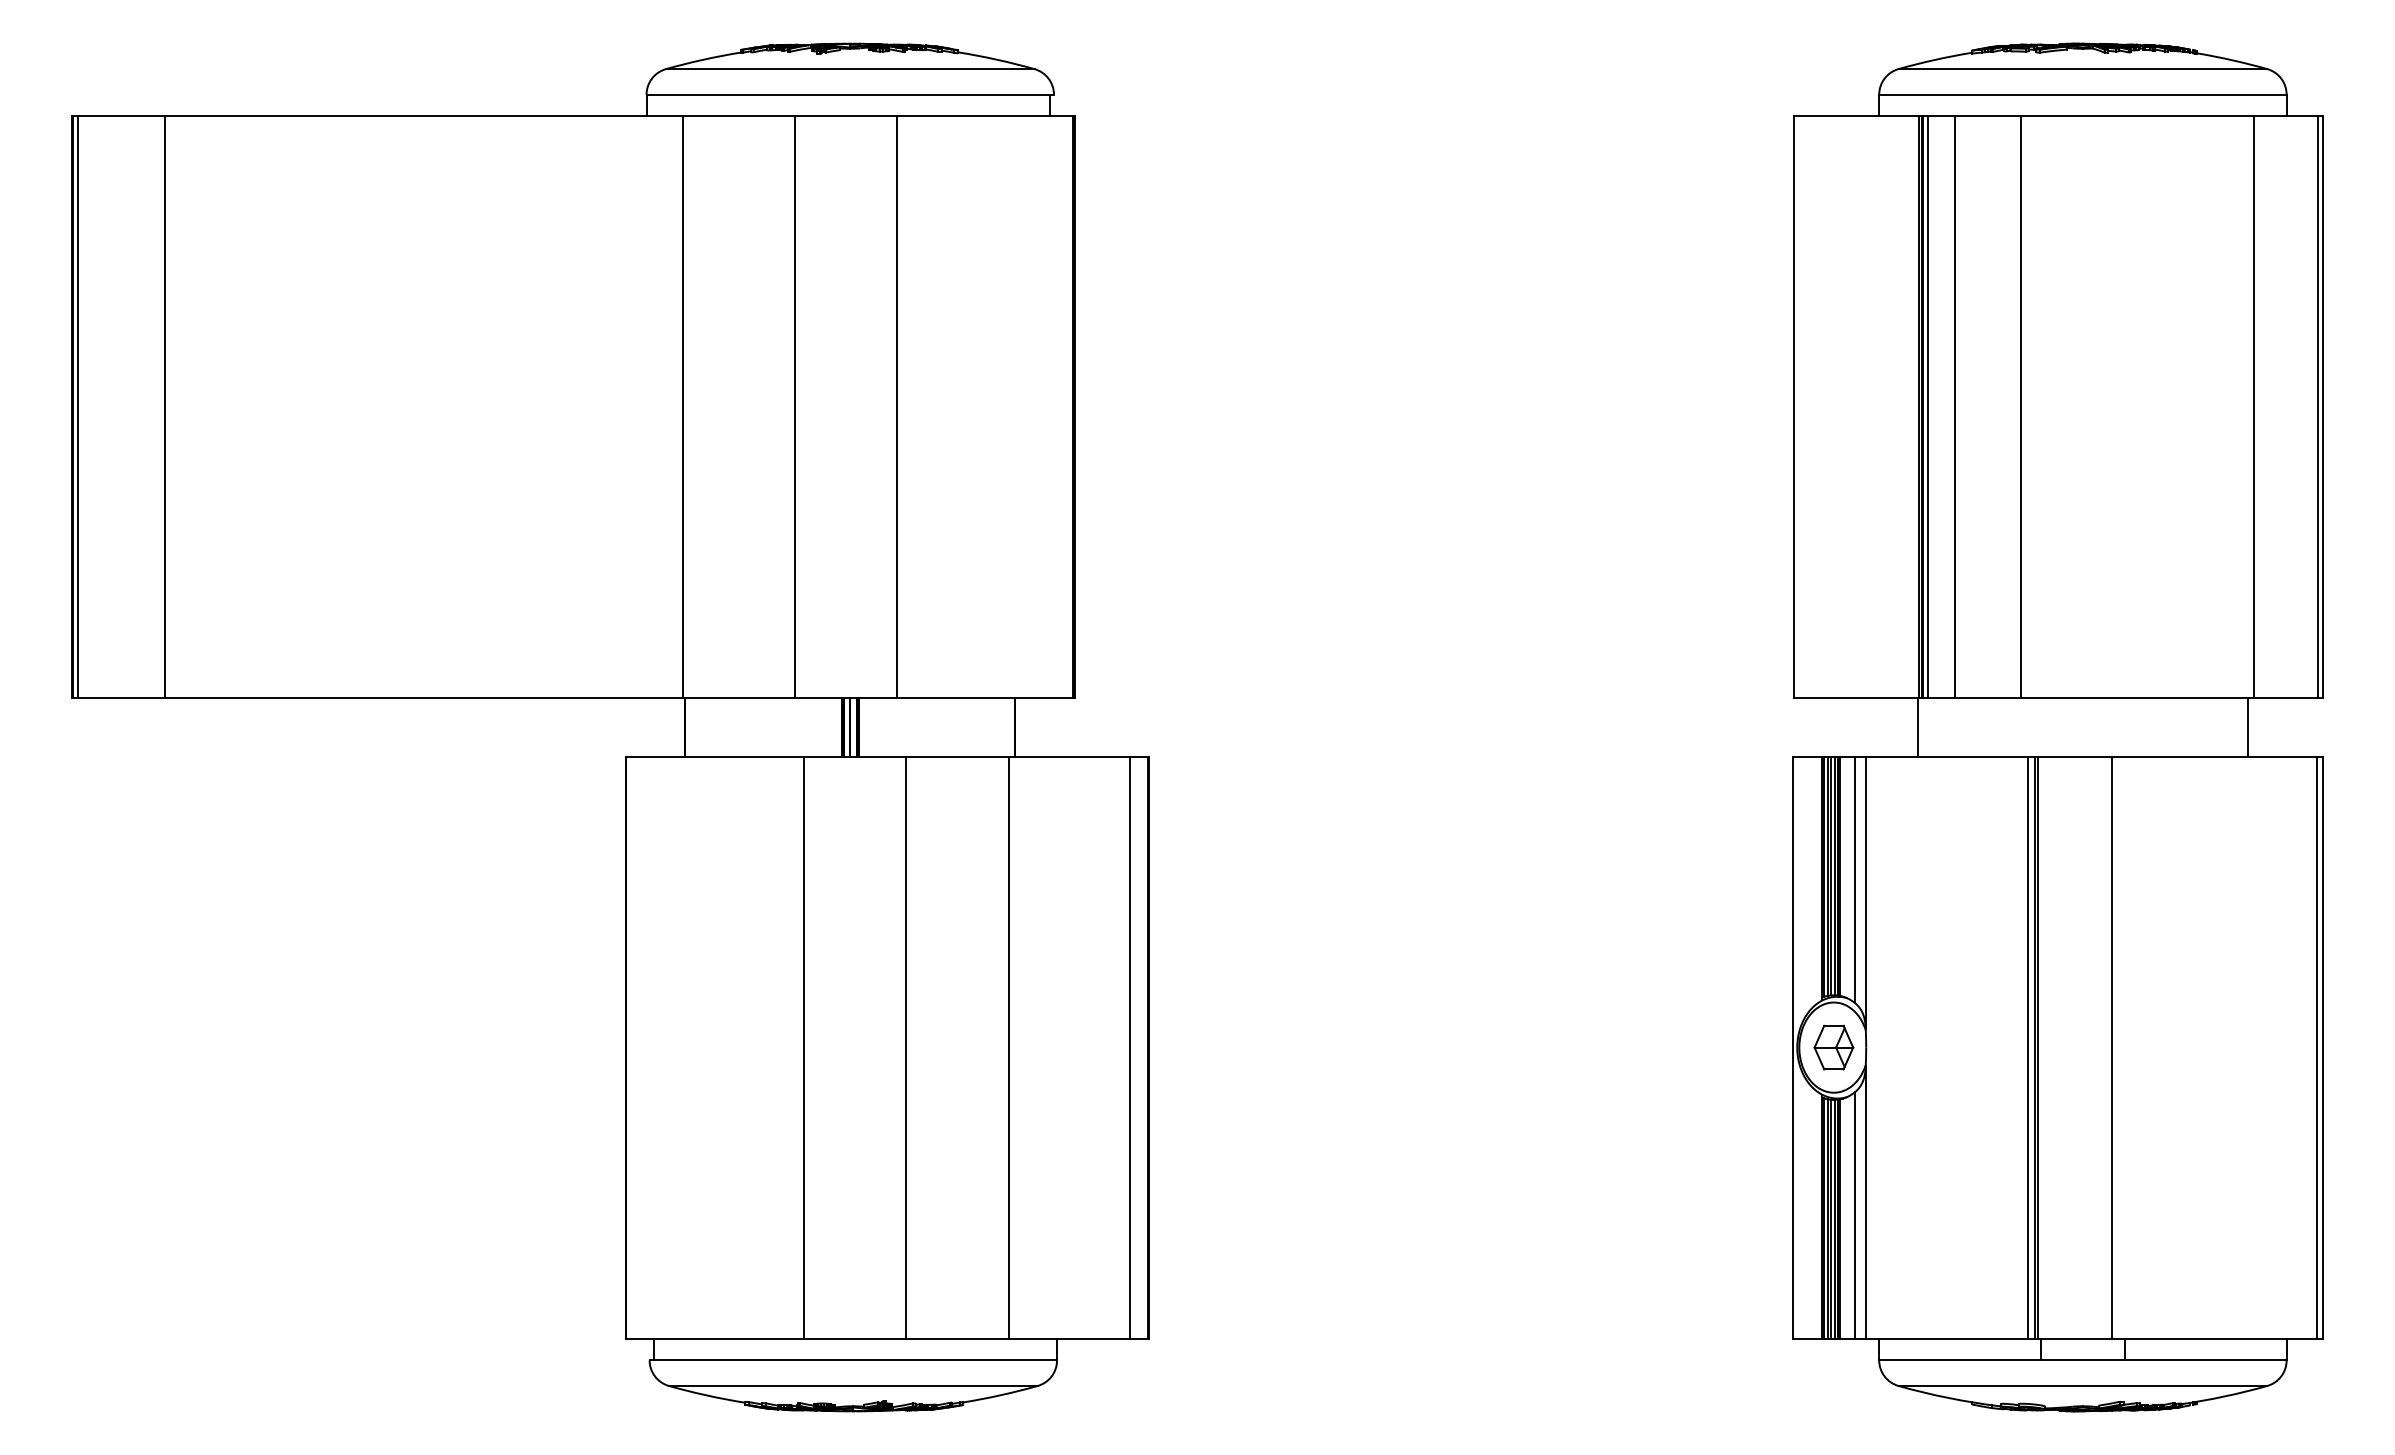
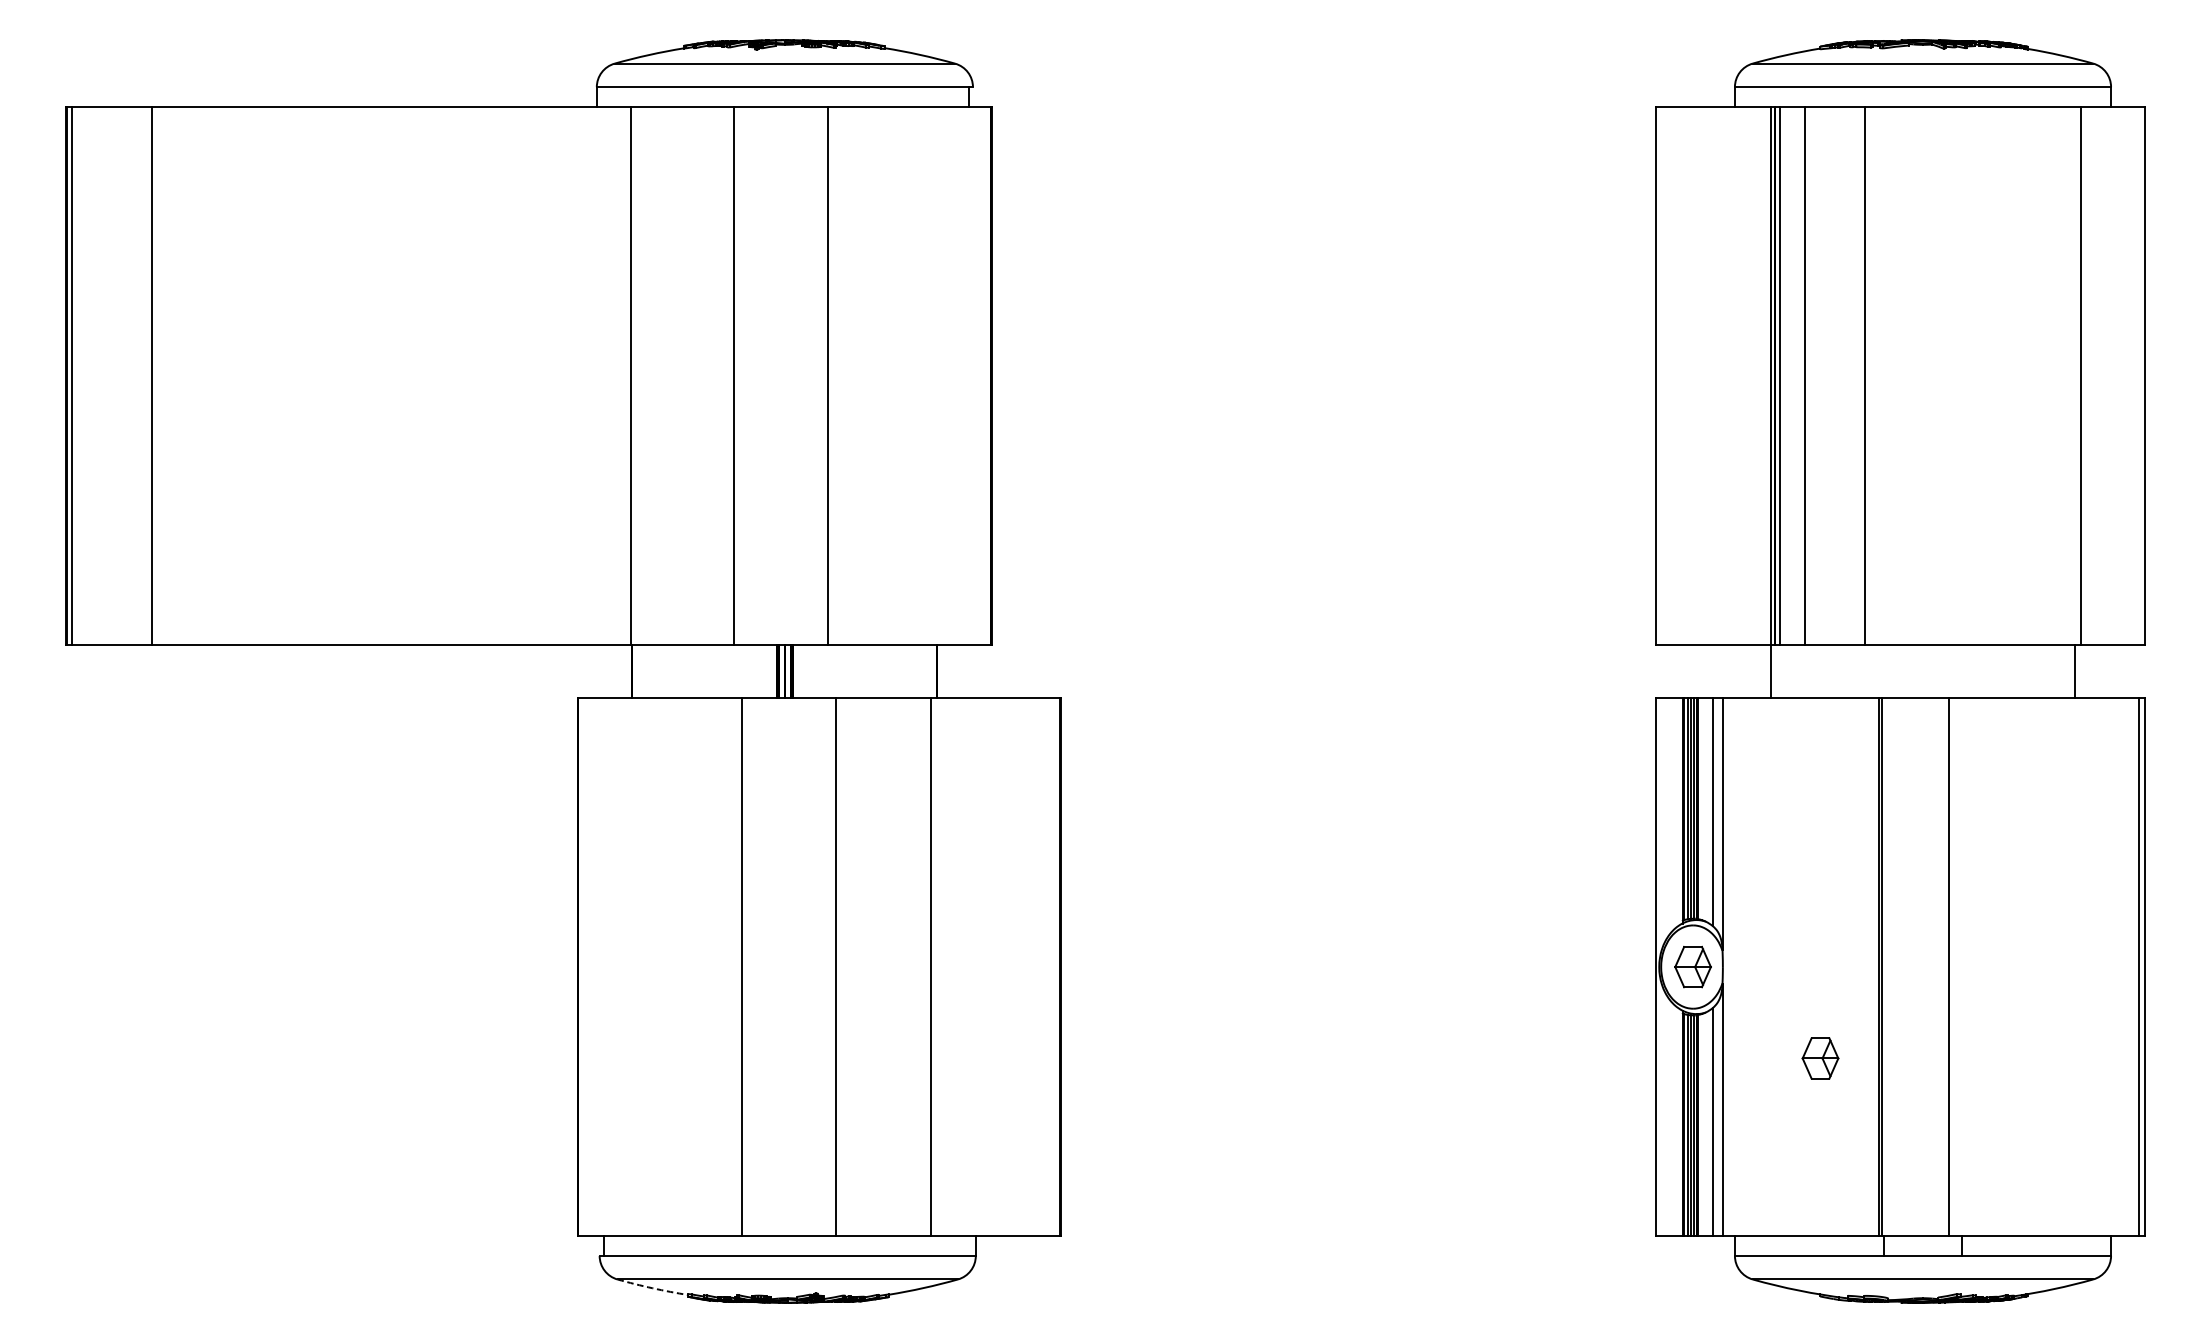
line: (2318, 407) -> (2140, 376), removed
line: (1129, 1047) -> (1042, 966), removed
line: (2027, 1047) -> (1871, 966), removed
part: (1971, 1146) -> (1820, 1058), added
arc: (706, 1395) -> (652, 1288), solid -> dashed

